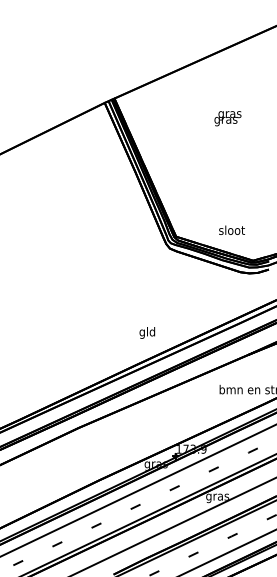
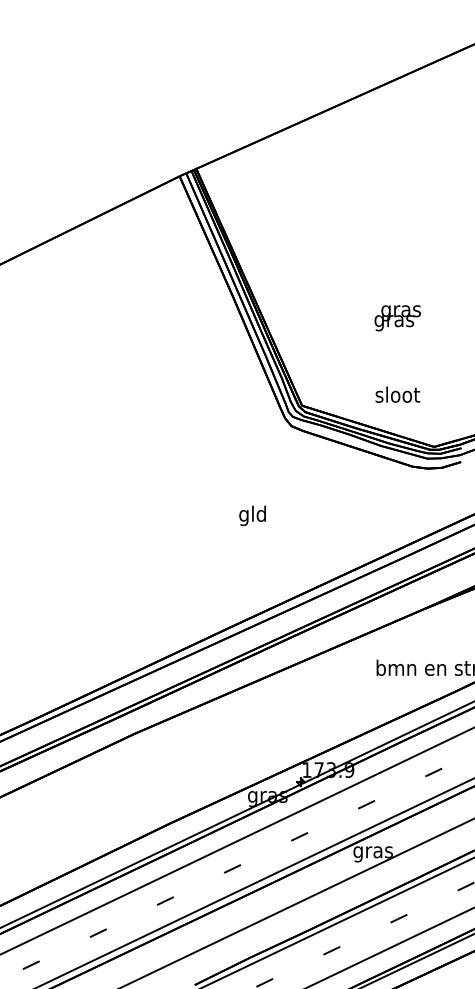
text: (227, 118) -> (396, 317), moved
text: (147, 332) -> (252, 515), moved

